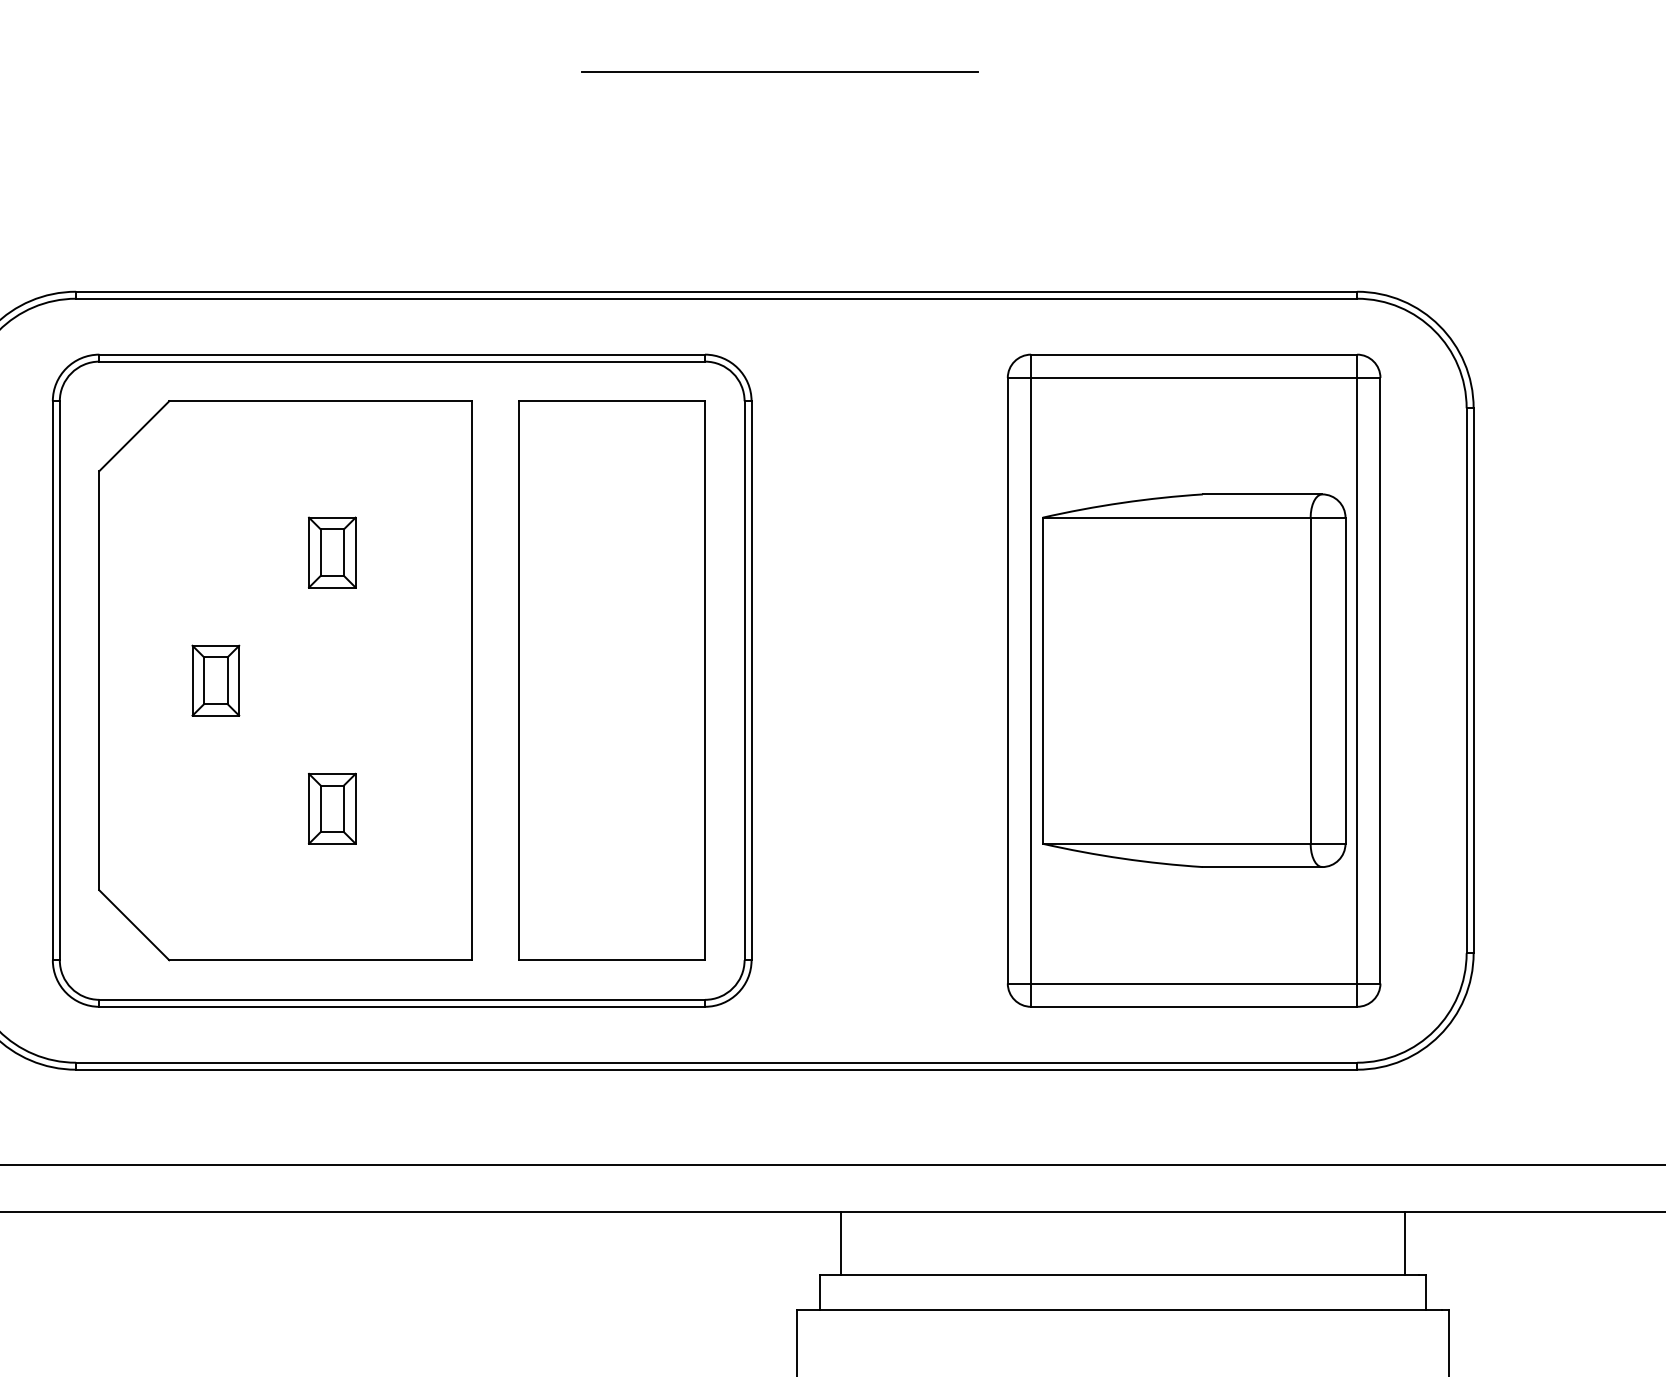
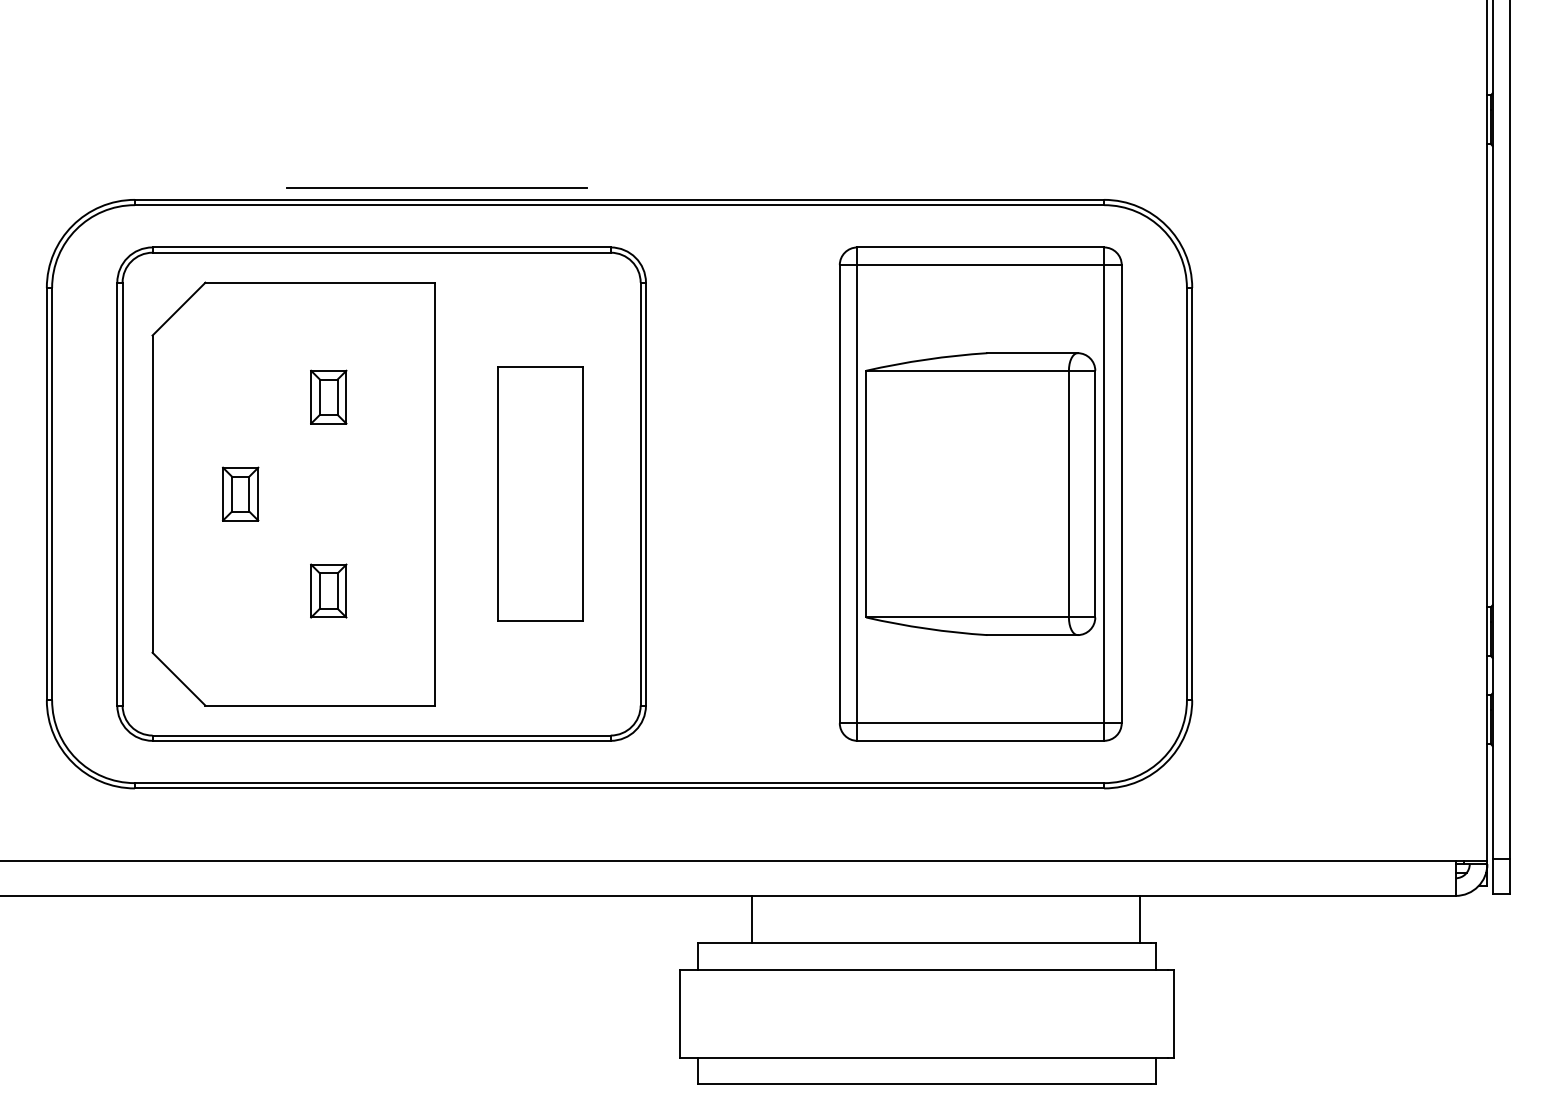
line: (780, 71) -> (436, 187), moved
part: (612, 681) -> (540, 494), size x0.6
line: (840, 1242) -> (751, 919), moved

